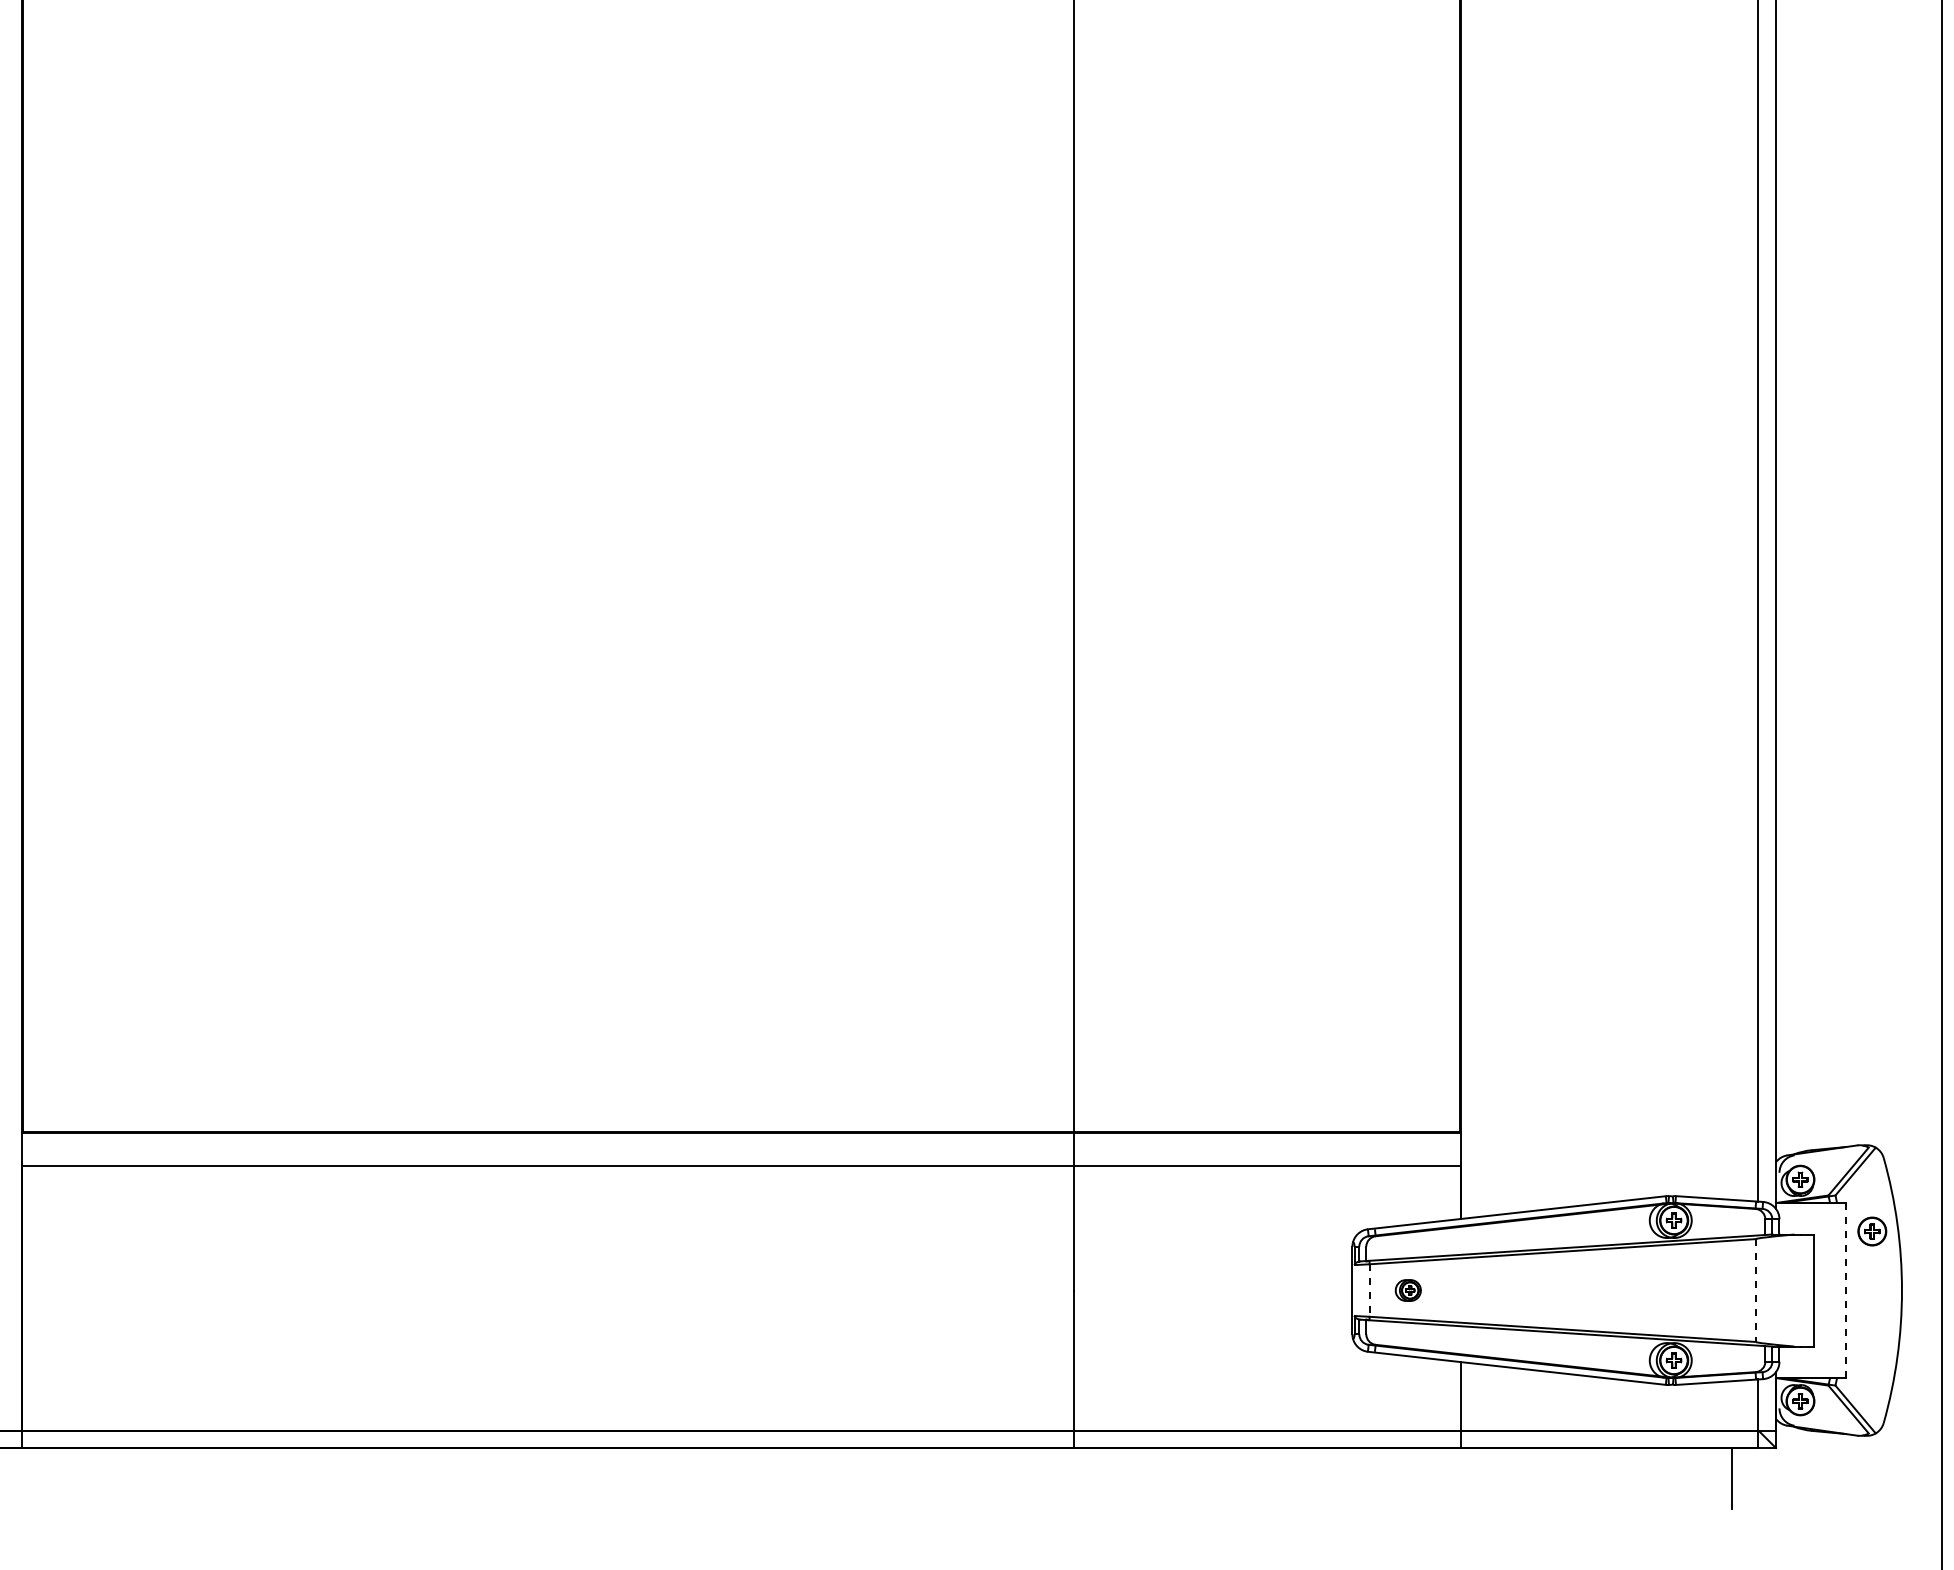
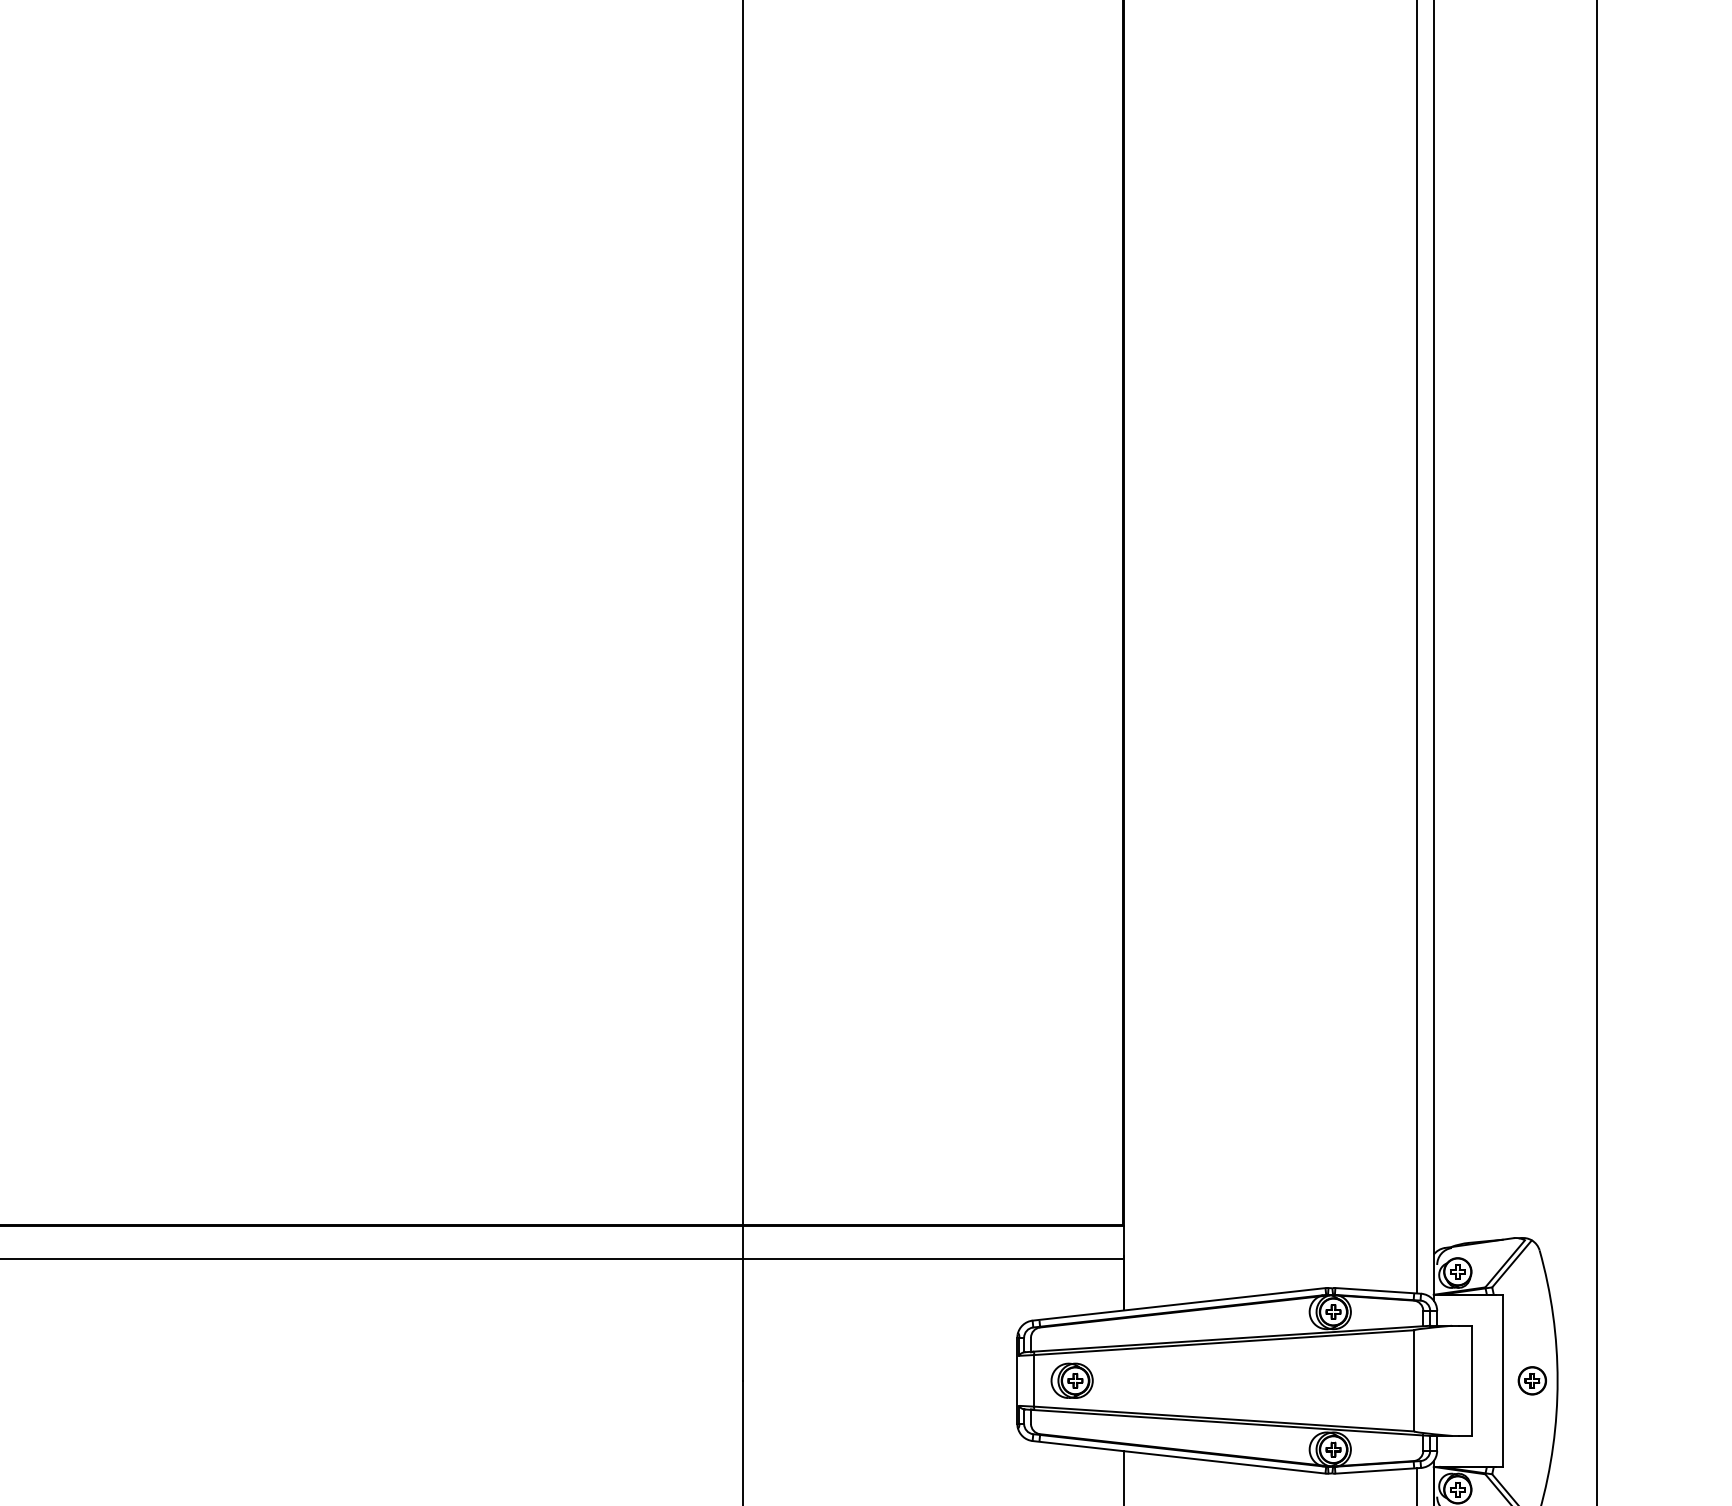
part: (1872, 1231) -> (1532, 1380), moved
part: (1408, 1290) -> (1072, 1380), size x1.67
line: (1845, 1290) -> (1502, 1380), dashed -> solid
line: (1369, 1291) -> (1034, 1381), dashed -> solid
line: (1756, 1291) -> (1414, 1381), dashed -> solid

